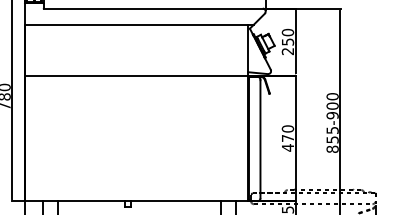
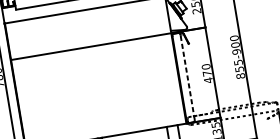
line: (260, 138) -> (187, 77), solid -> dashed

